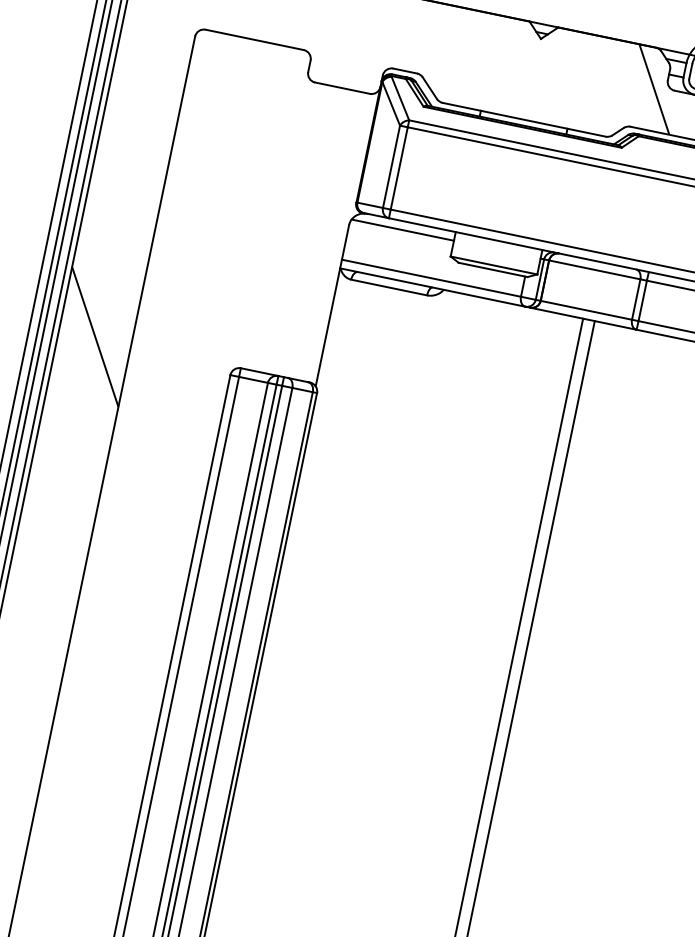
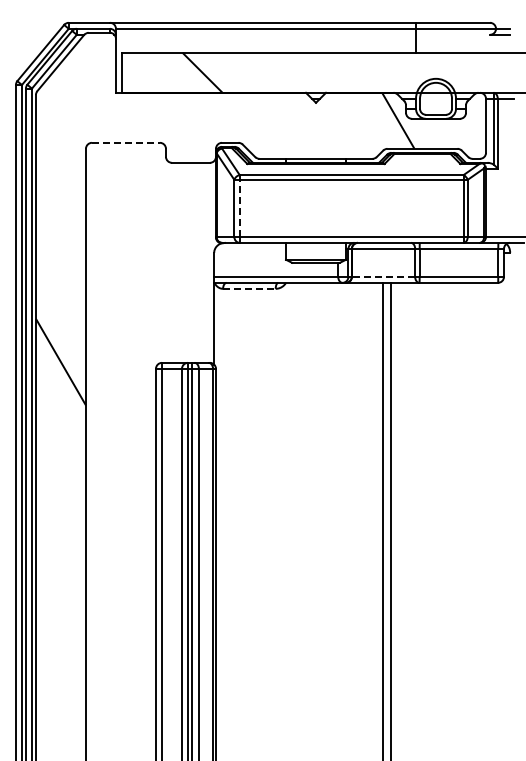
line: (255, 39) -> (126, 142), solid -> dashed
line: (398, 168) -> (239, 208), solid -> dashed
line: (402, 229) -> (250, 248), removed
line: (389, 287) -> (249, 288), solid -> dashed
line: (586, 309) -> (383, 276), solid -> dashed

